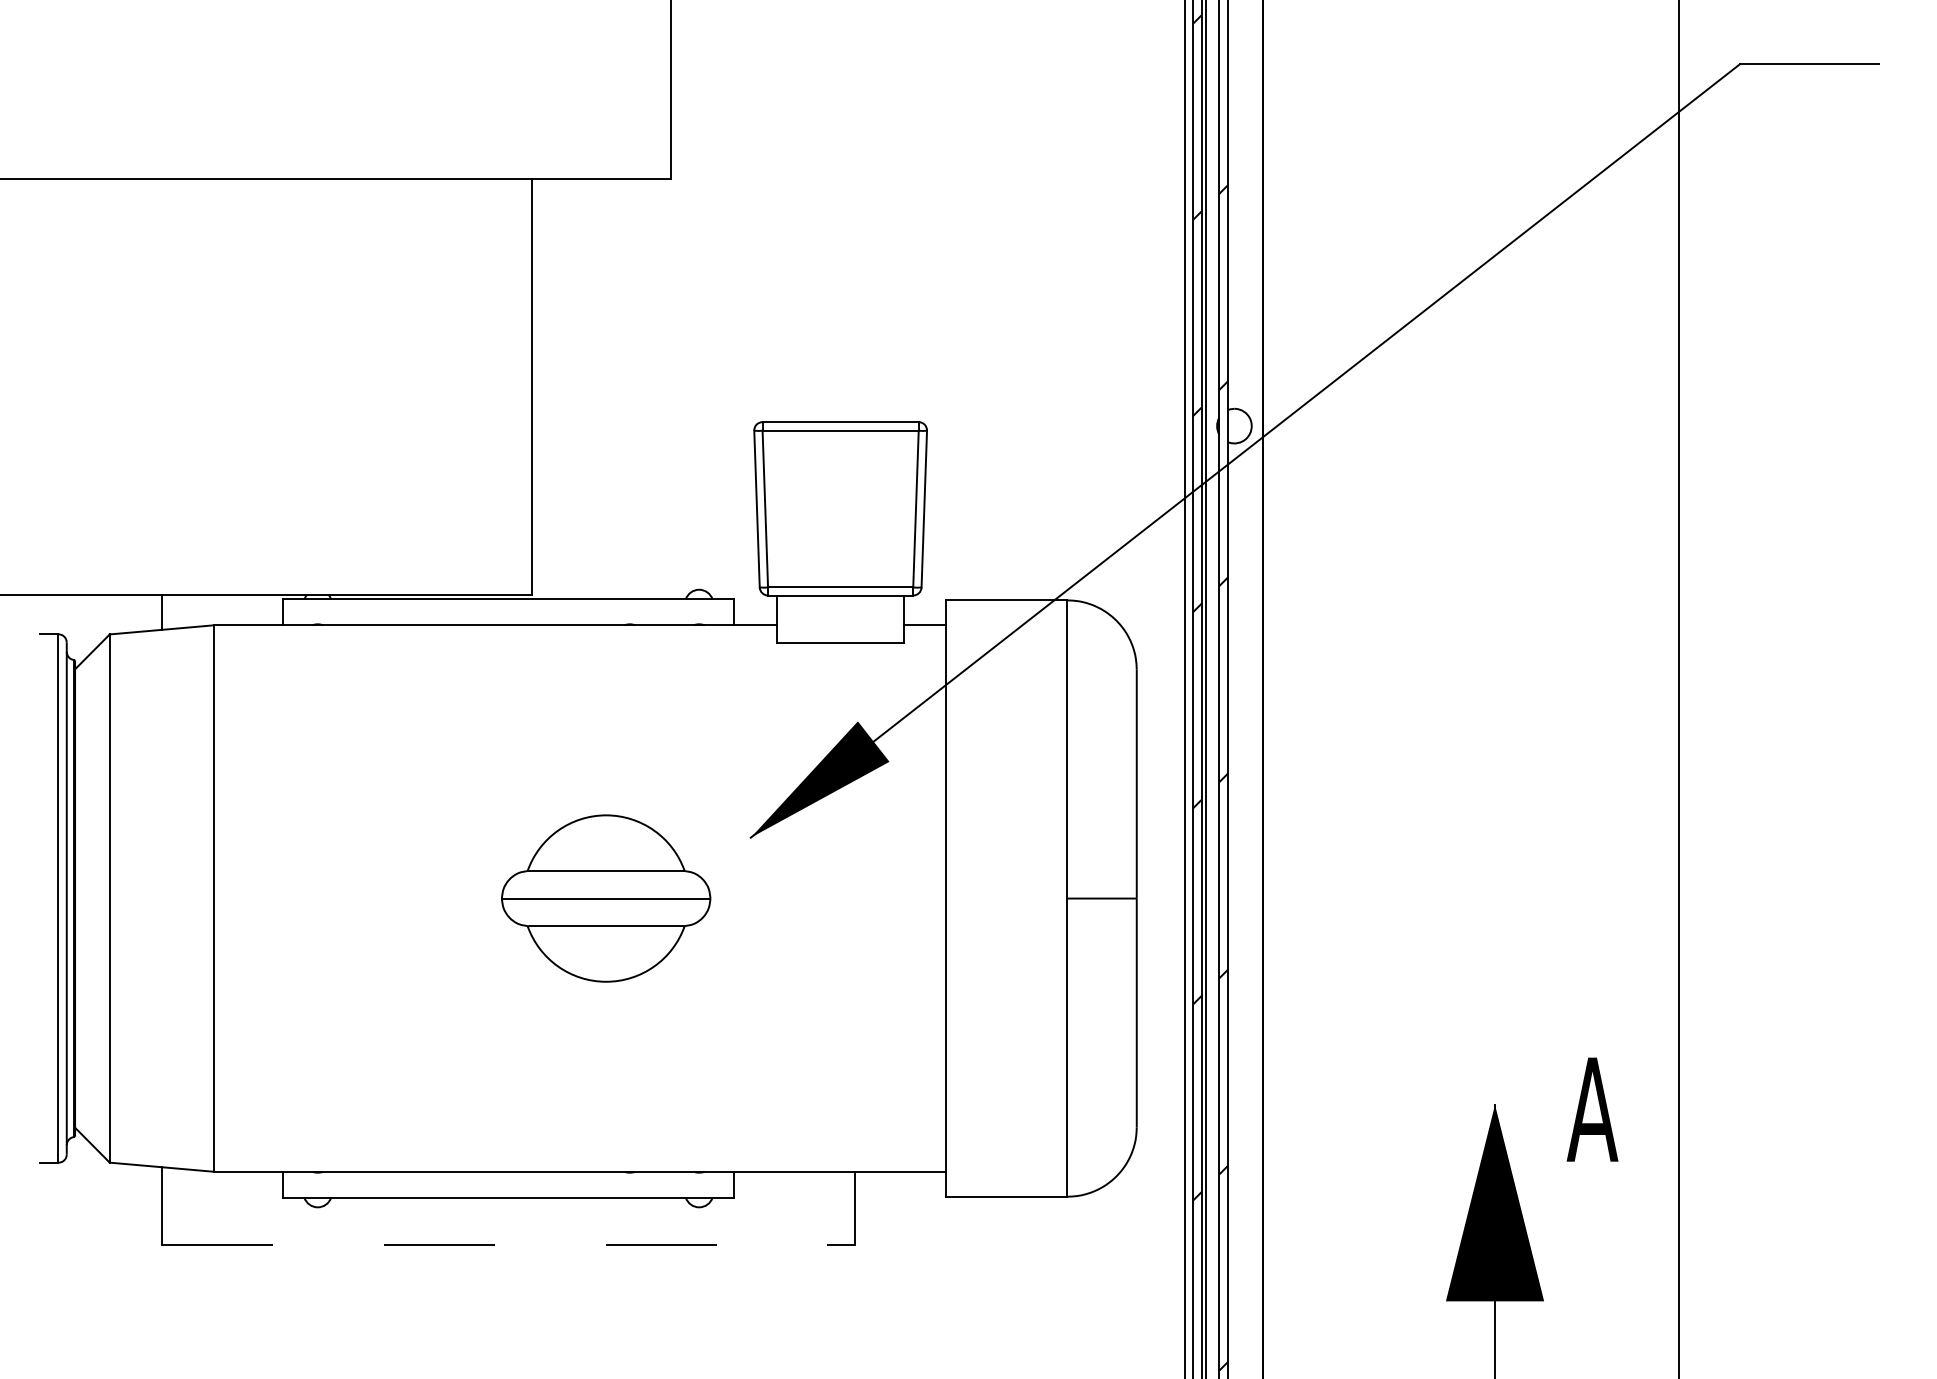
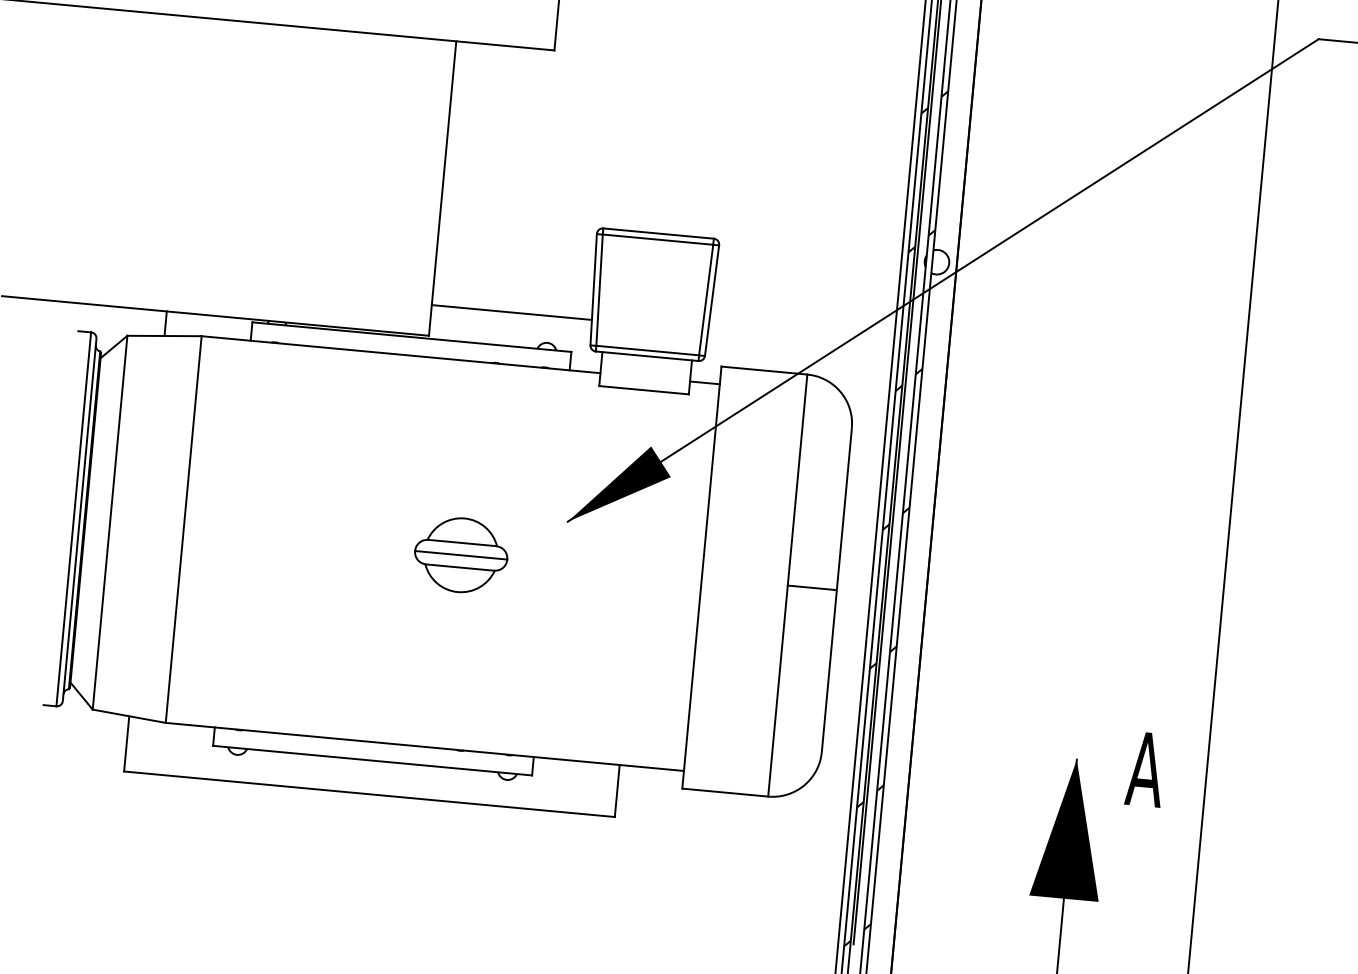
line: (645, 551) -> (511, 312), added
part: (605, 898) -> (460, 555), size x0.62
line: (508, 1245) -> (369, 794), dashed -> solid

